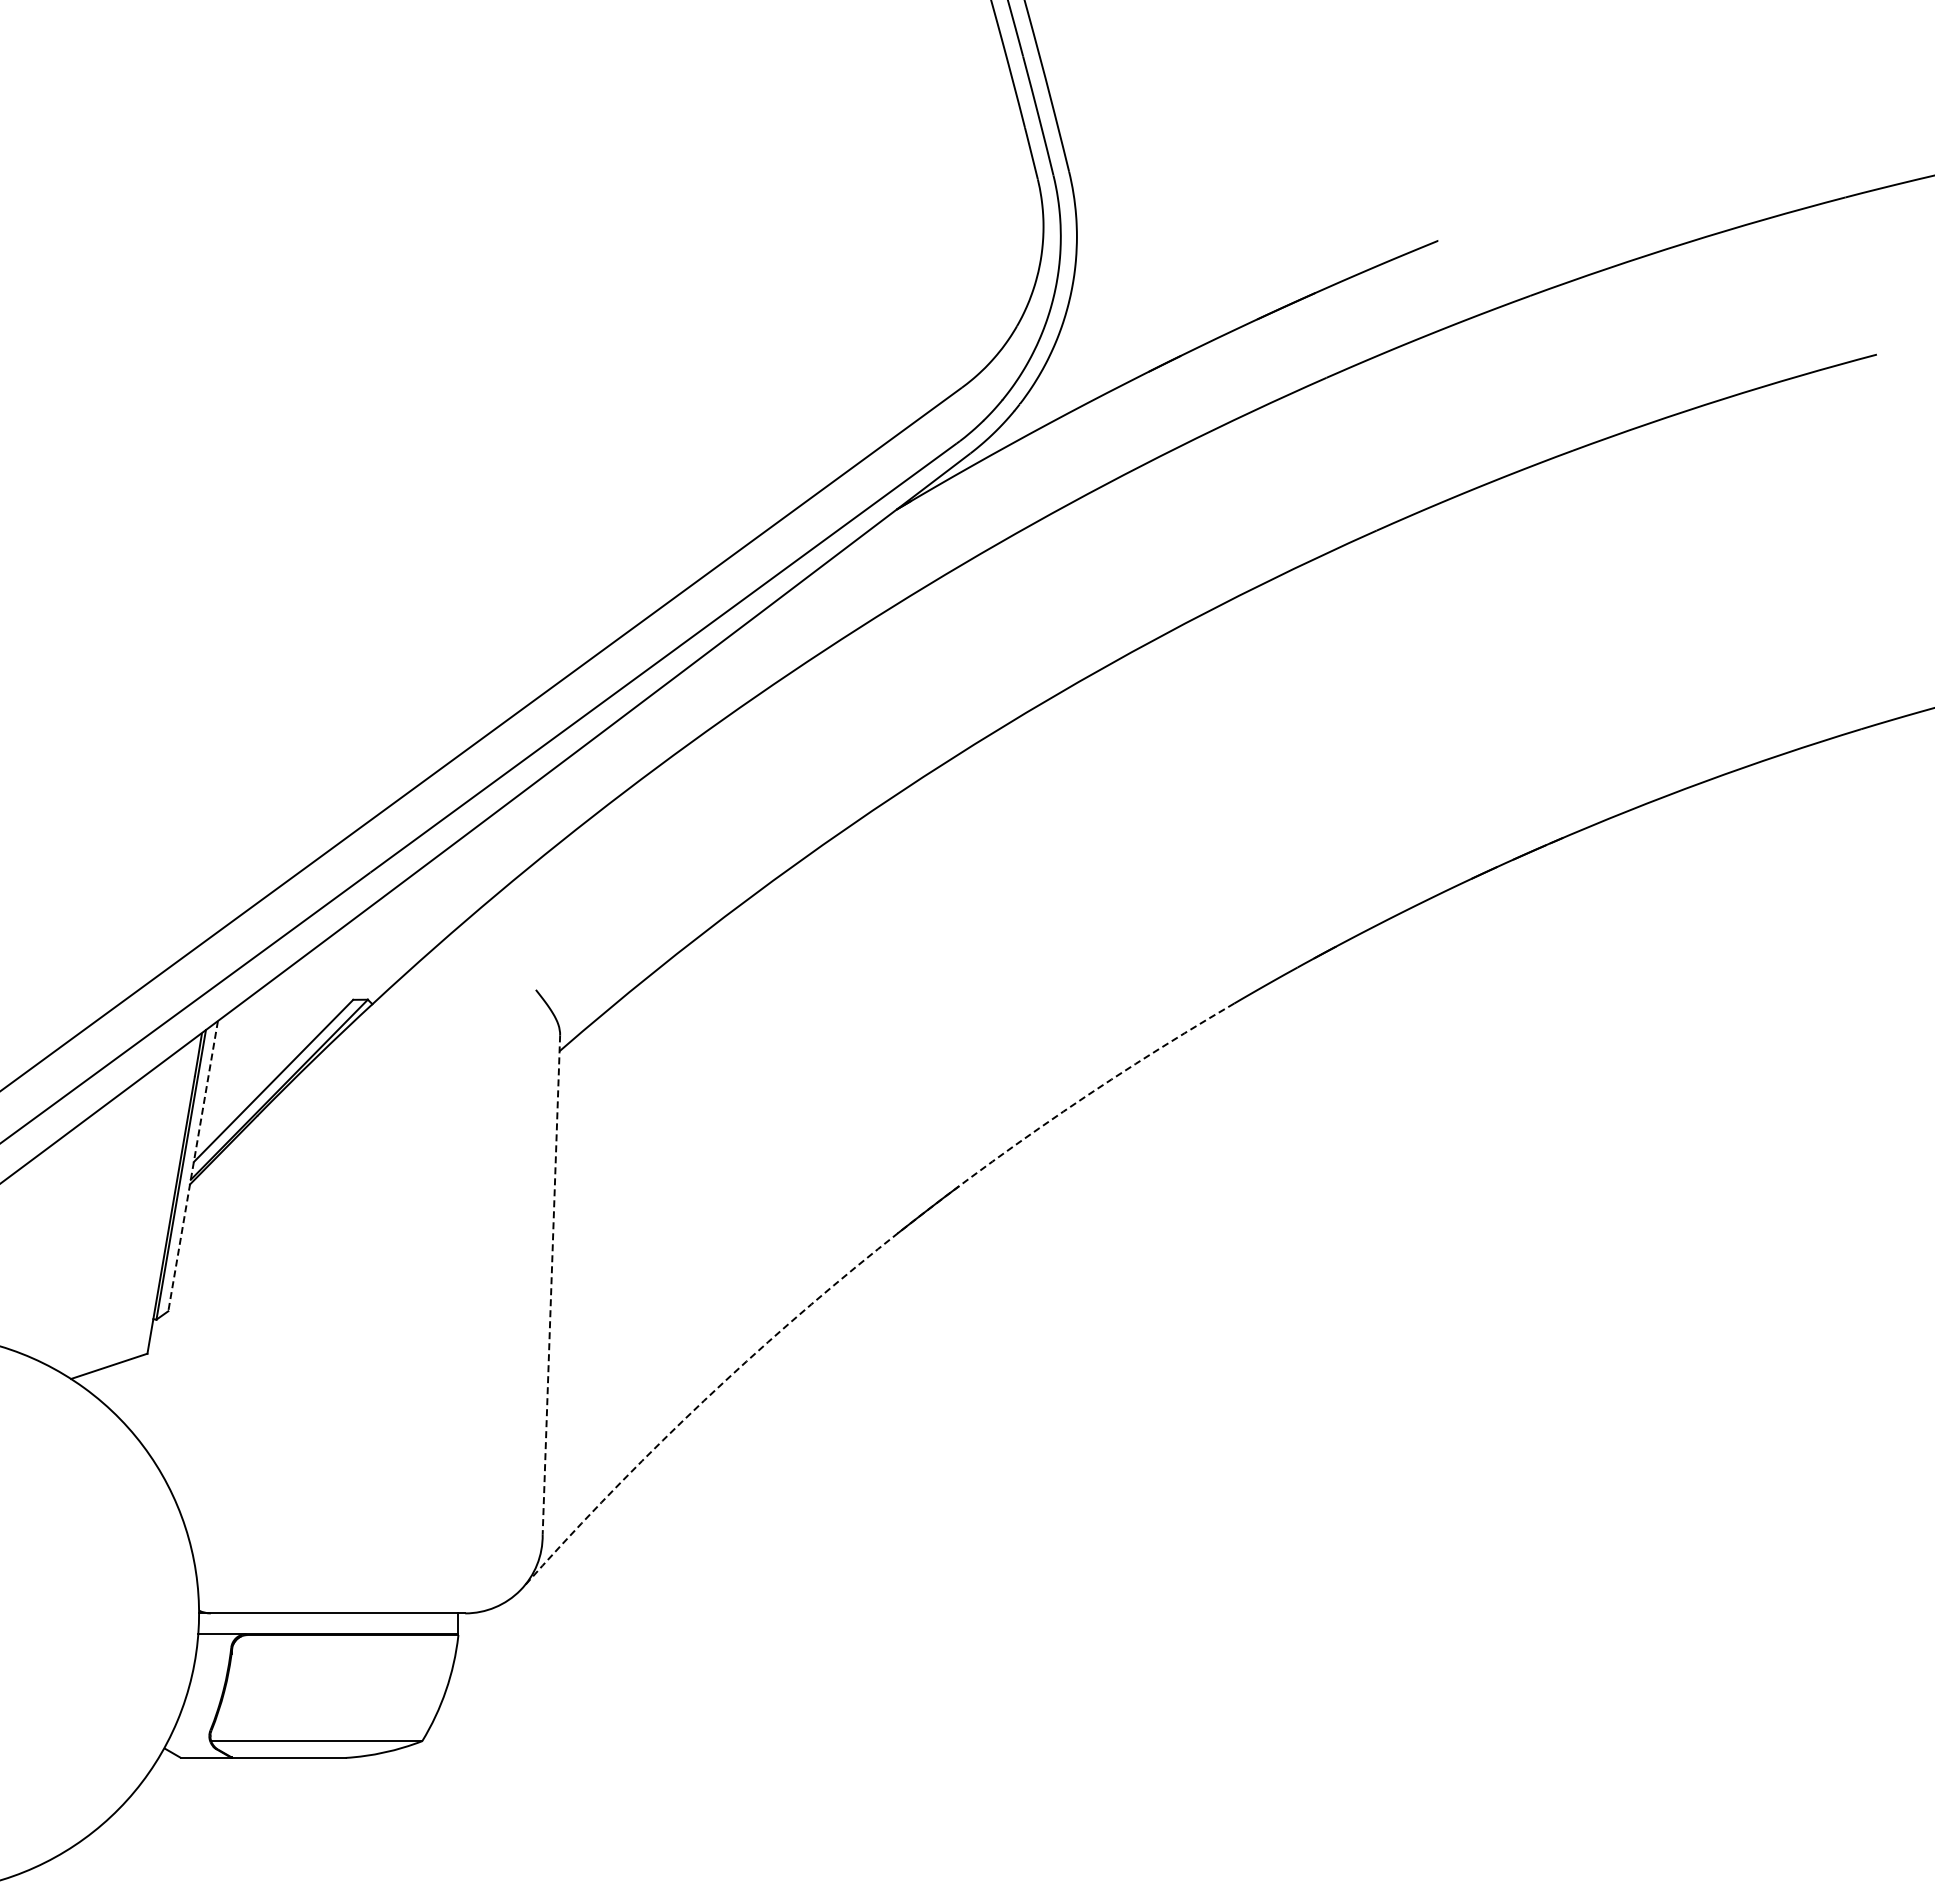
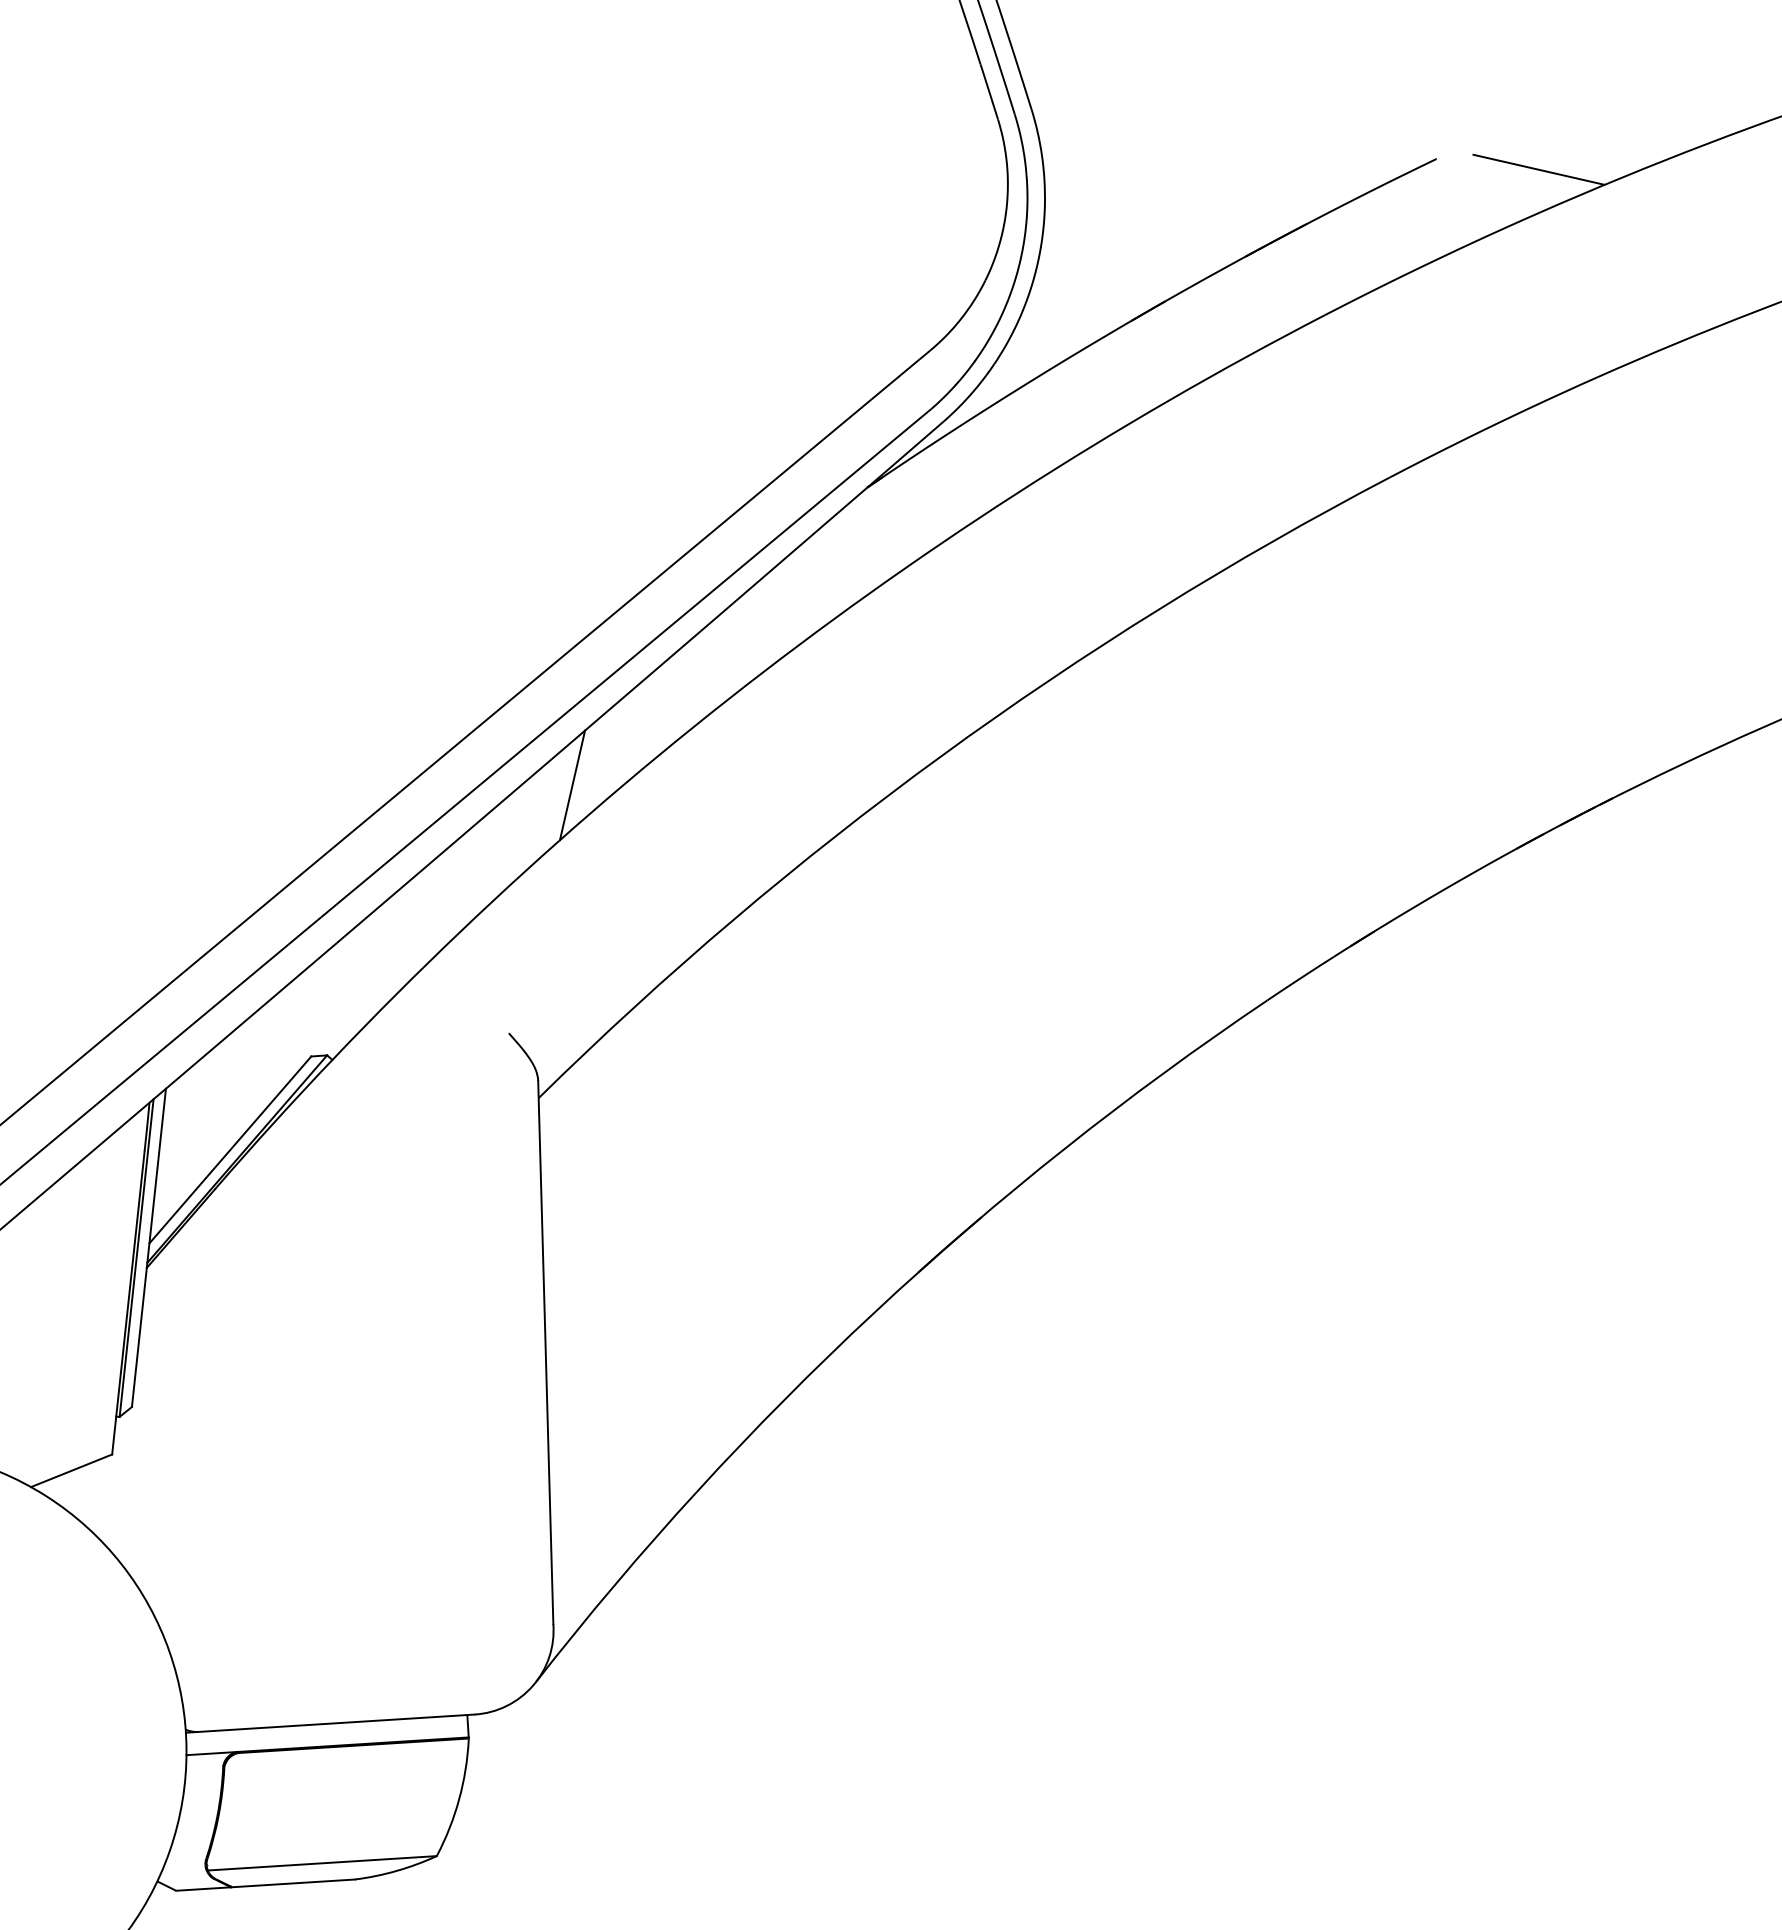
line: (1531, 256) -> (1538, 169), added
line: (608, 765) -> (572, 784), added
line: (193, 1166) -> (149, 1248), dashed -> solid
arc: (855, 1267) -> (874, 1312), dashed -> solid
line: (551, 1285) -> (545, 1352), dashed -> solid

